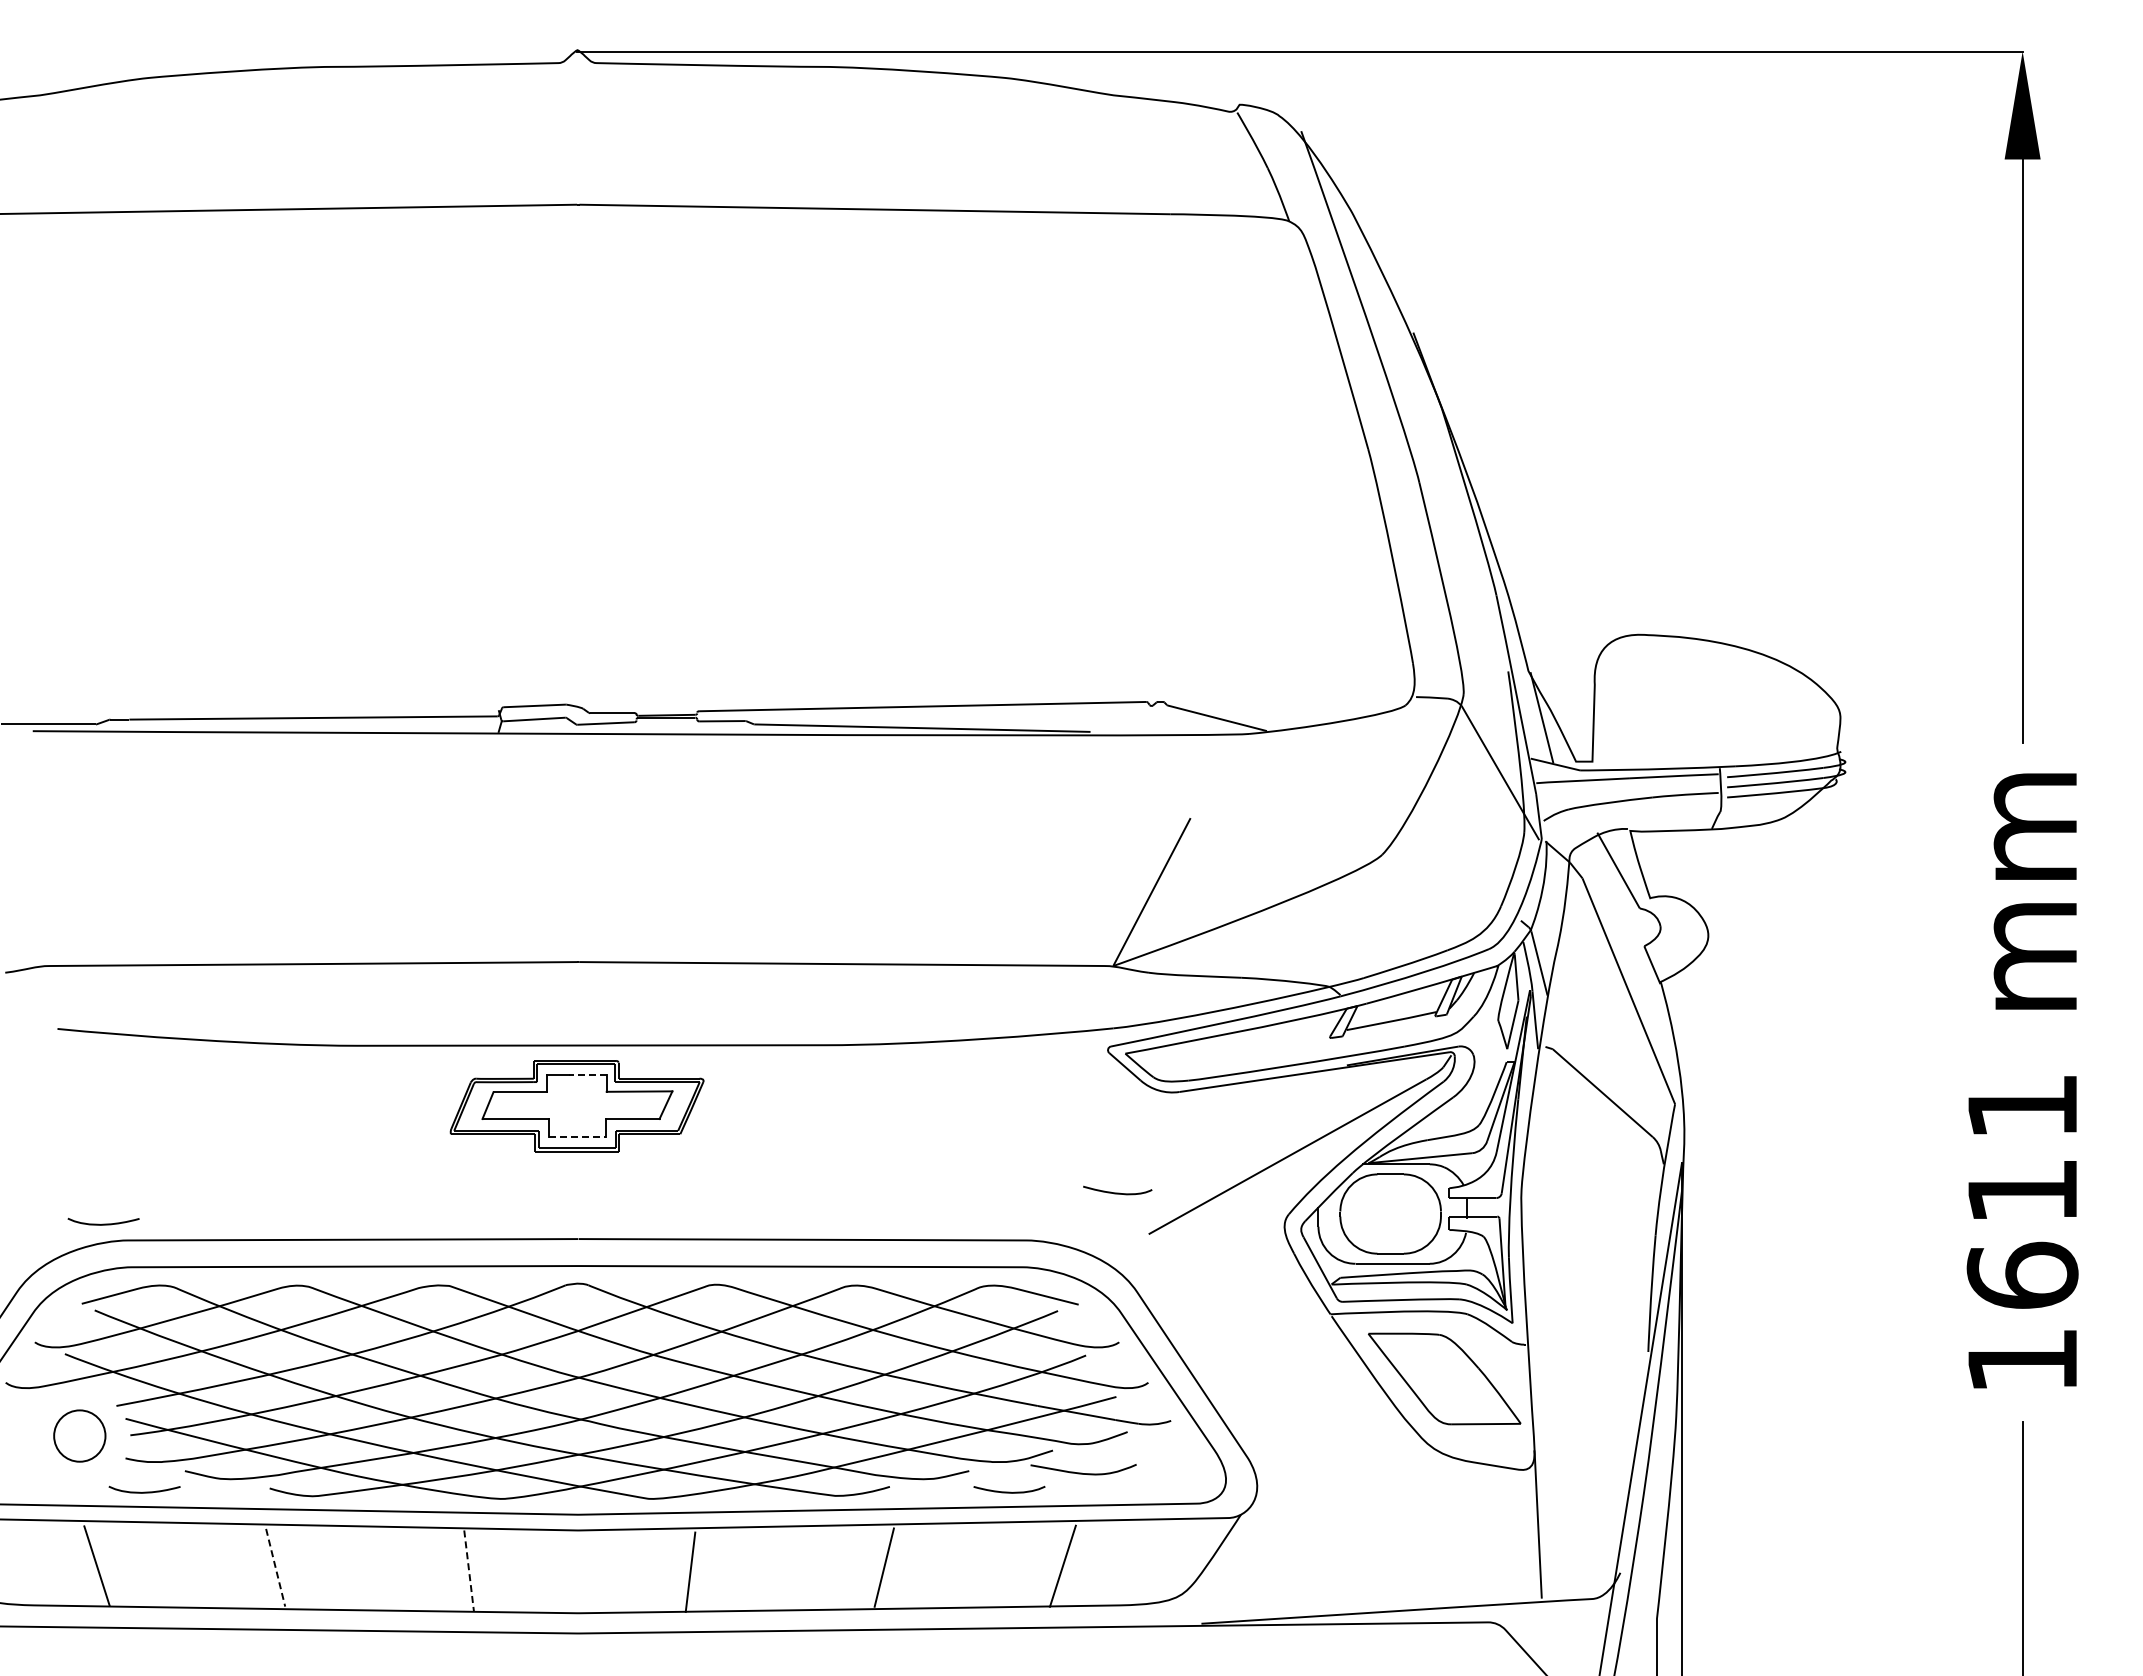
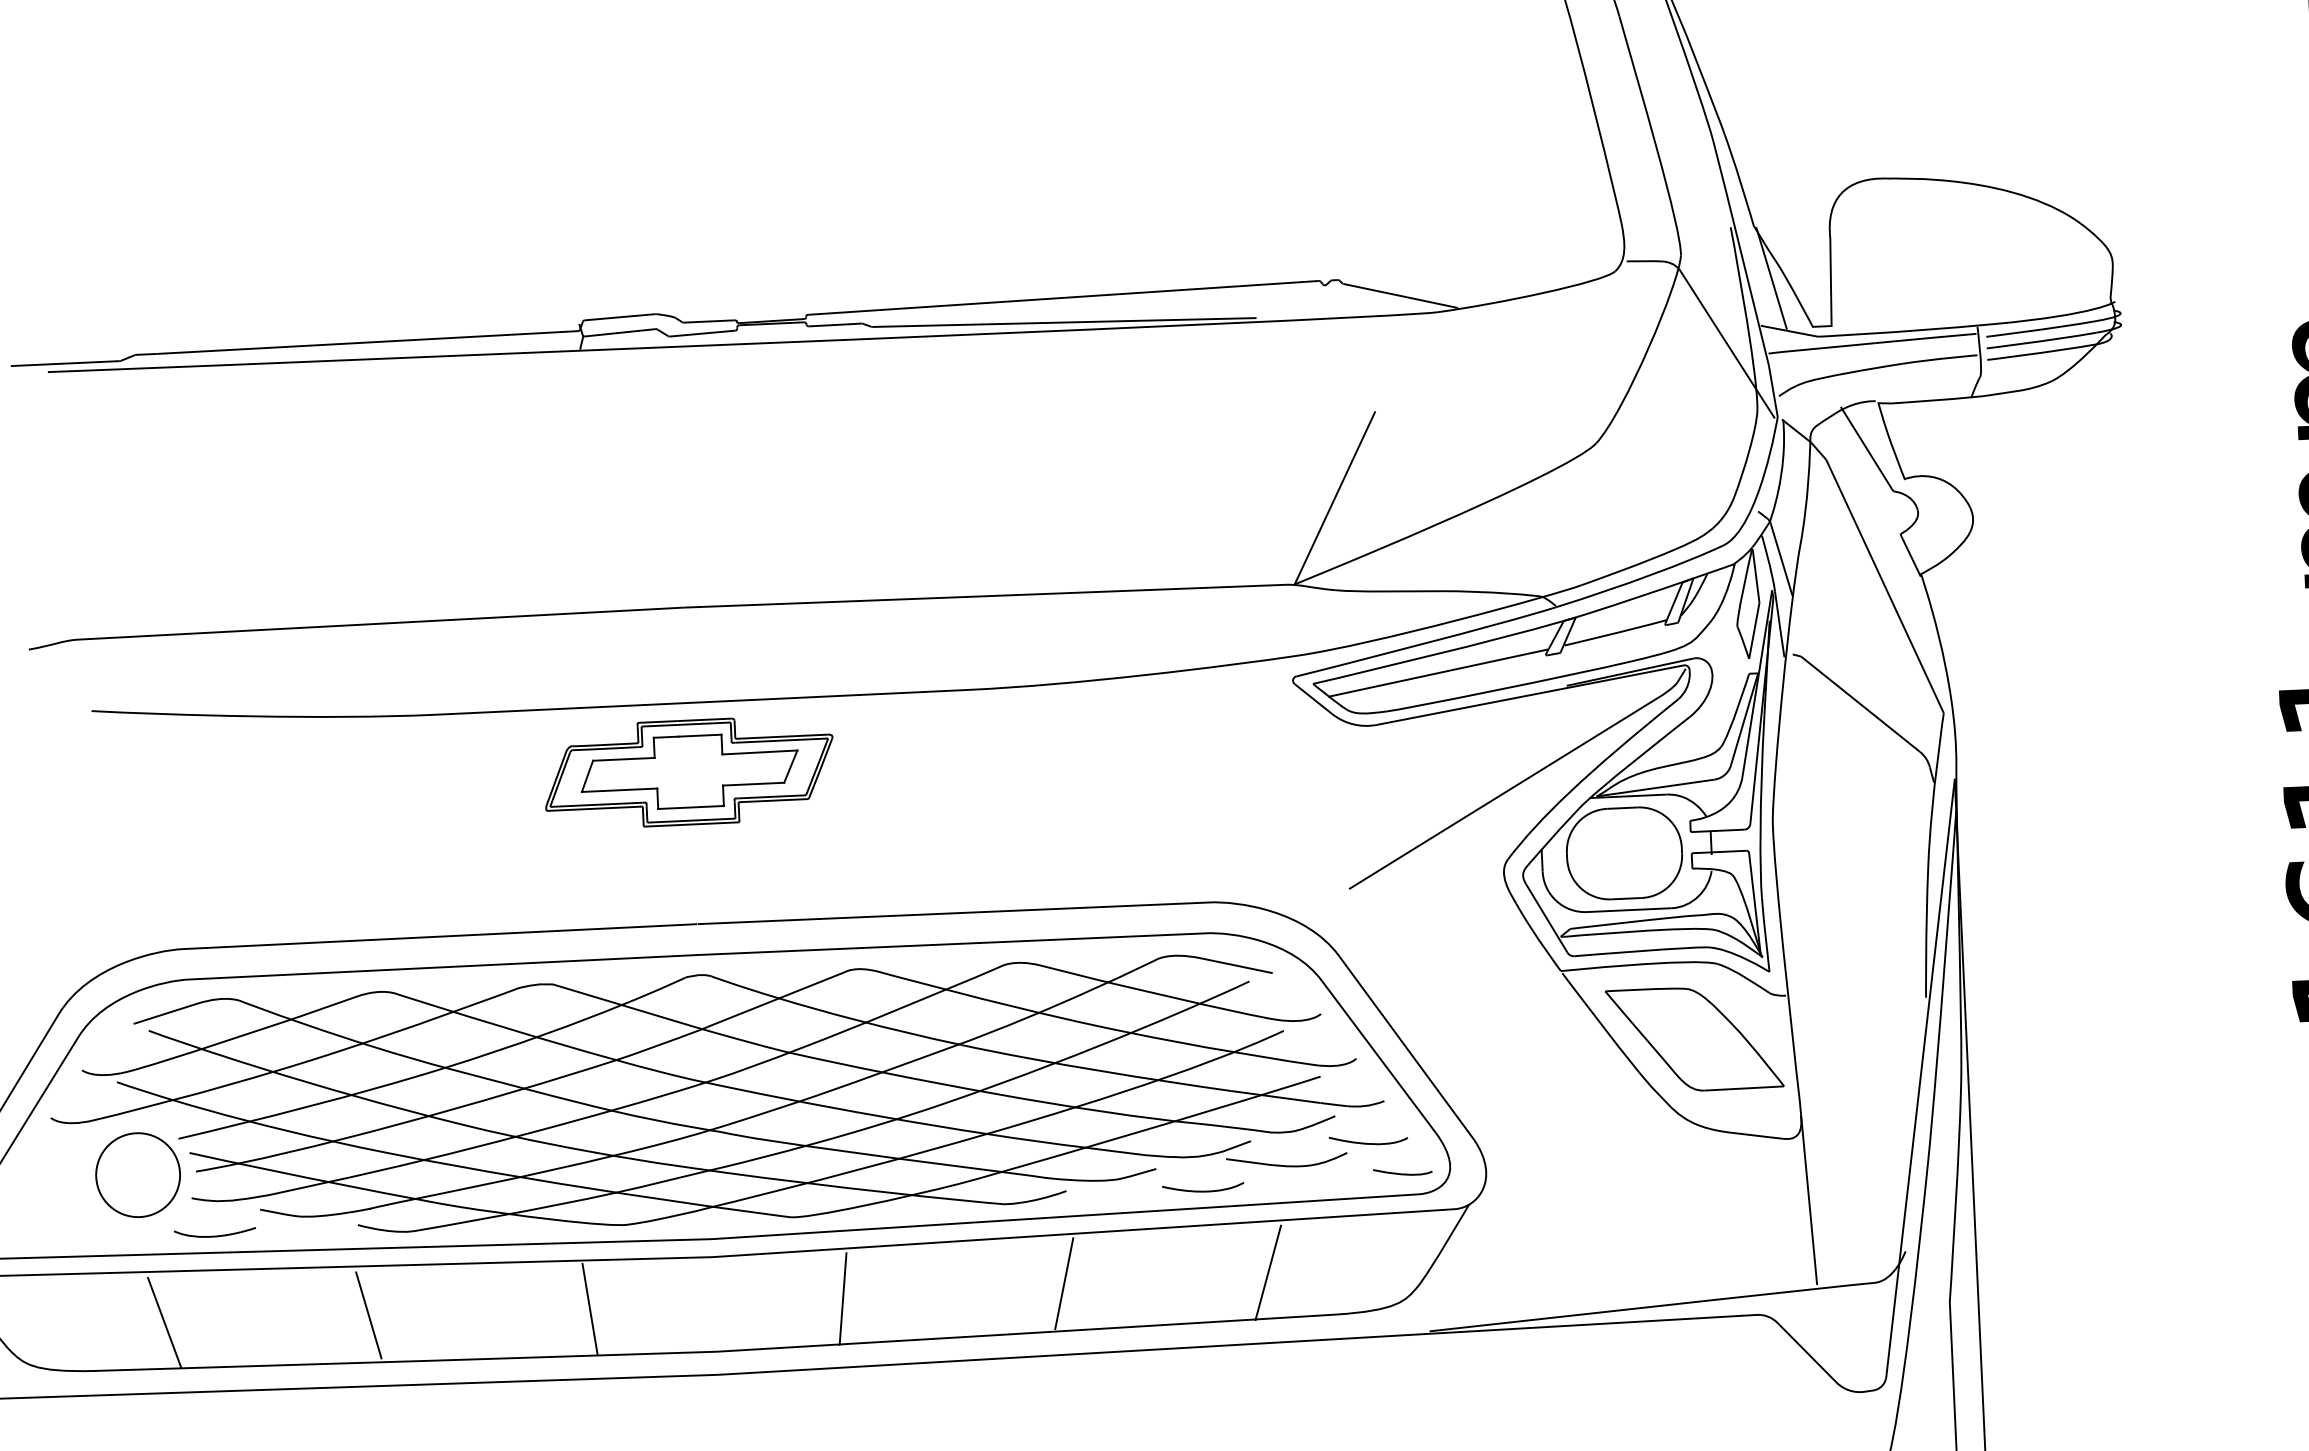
line: (1234, 1049) -> (1437, 673), added
line: (587, 1074) -> (699, 735), dashed -> solid
line: (577, 1136) -> (691, 806), dashed -> solid
curve: (1117, 1192) -> (1368, 1142), moved
curve: (103, 1223) -> (154, 931), removed
part: (79, 1435) -> (137, 1174), size x1.43
curve: (1184, 1484) -> (1402, 1173), added
line: (275, 1567) -> (368, 1315), dashed -> solid
line: (469, 1571) -> (590, 1309), dashed -> solid

